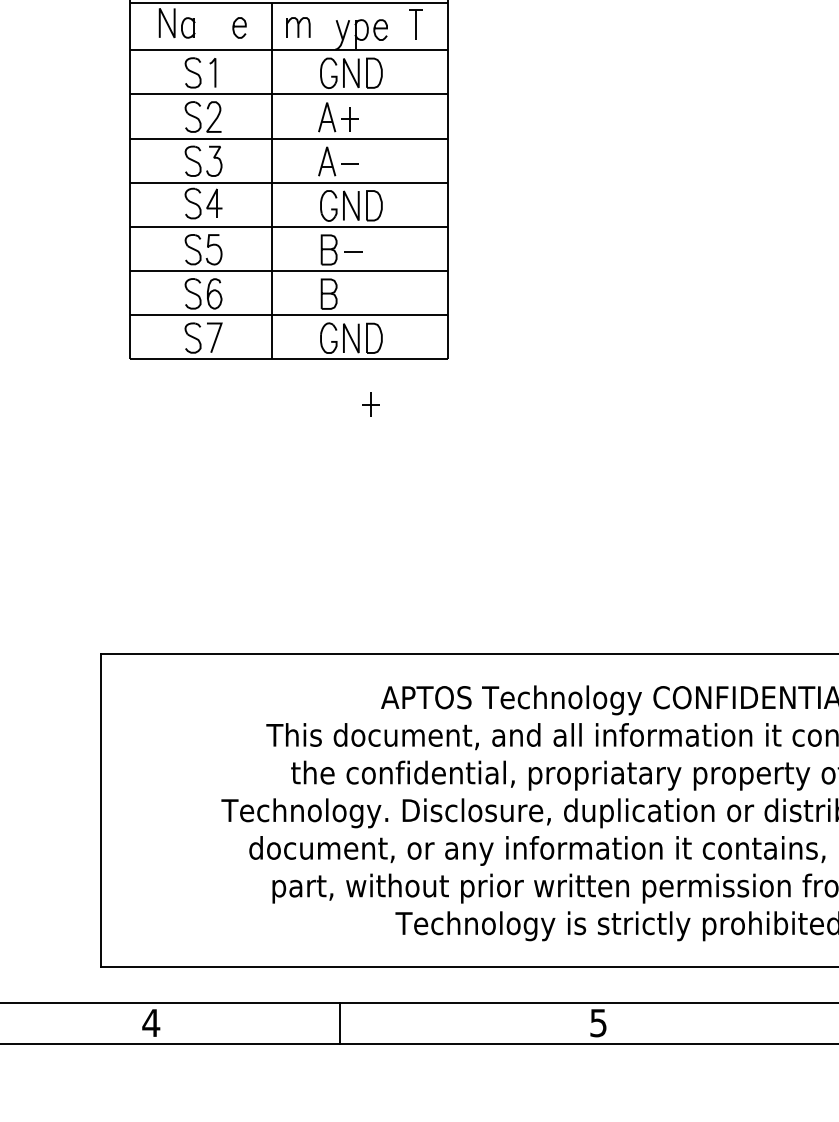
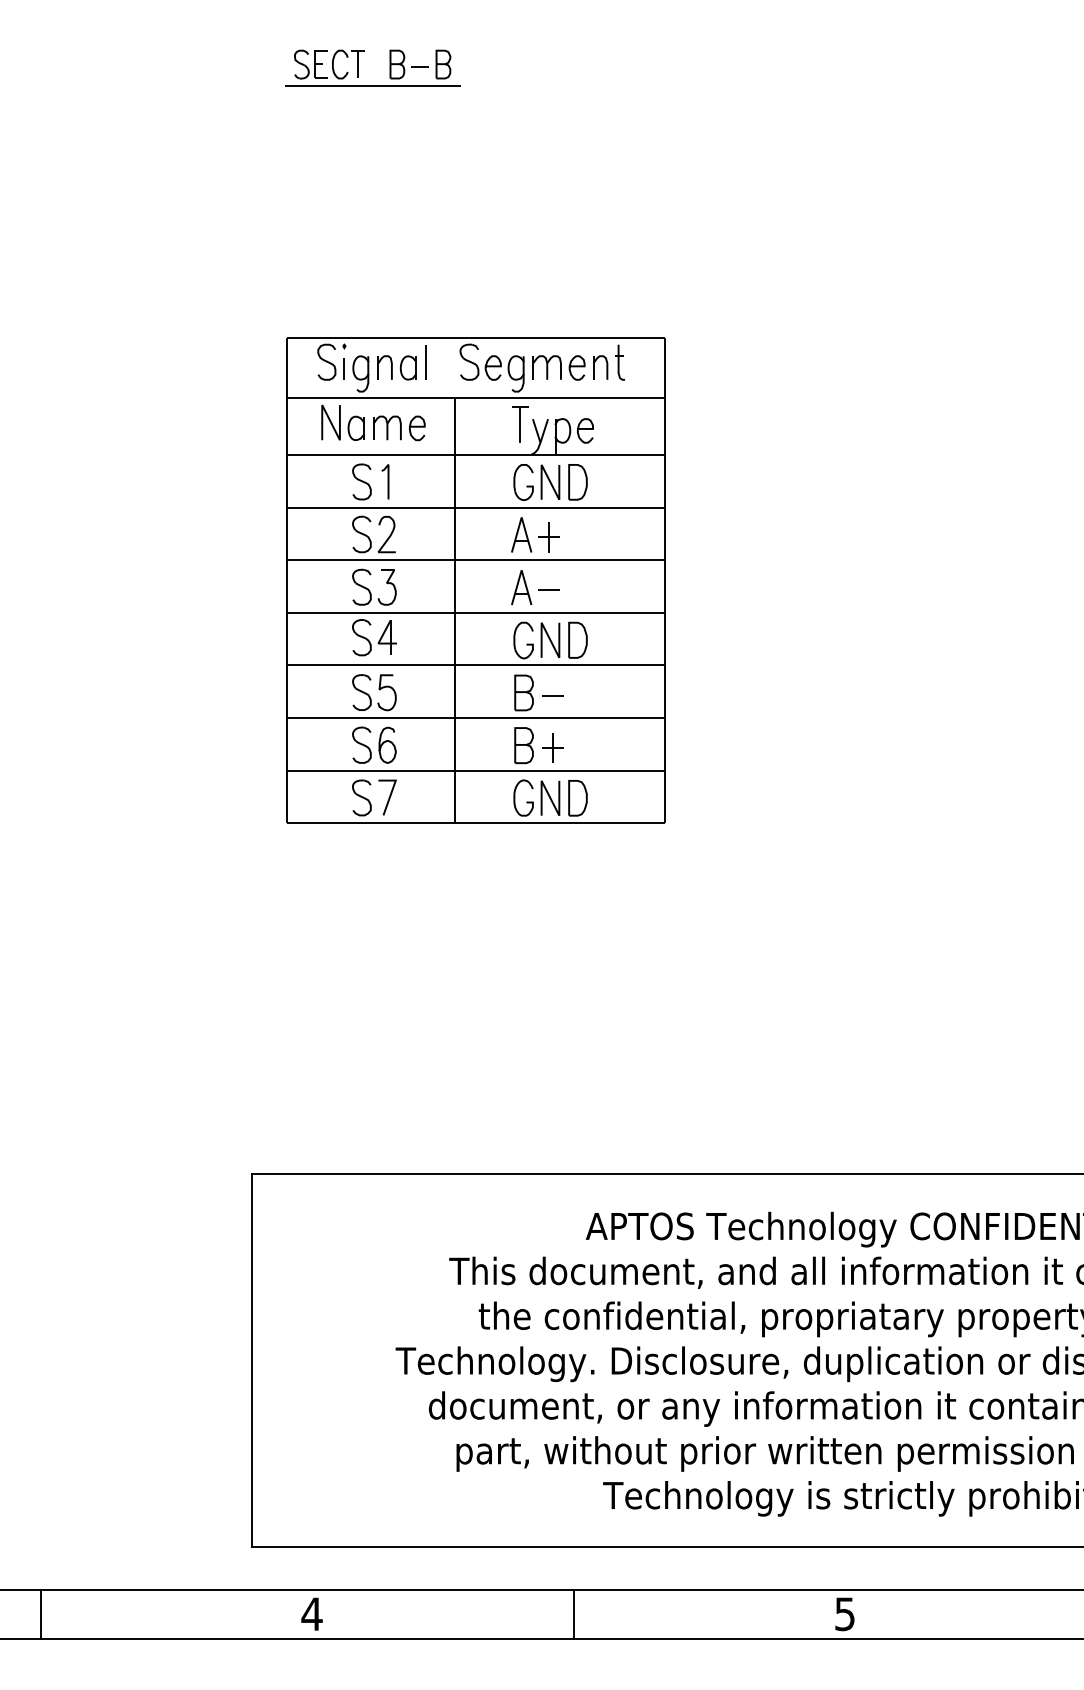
part: (415, 24) -> (520, 424), moved
part: (298, 27) -> (387, 427), moved
part: (370, 404) -> (552, 747), moved
line: (340, 1023) -> (574, 1614), moved

